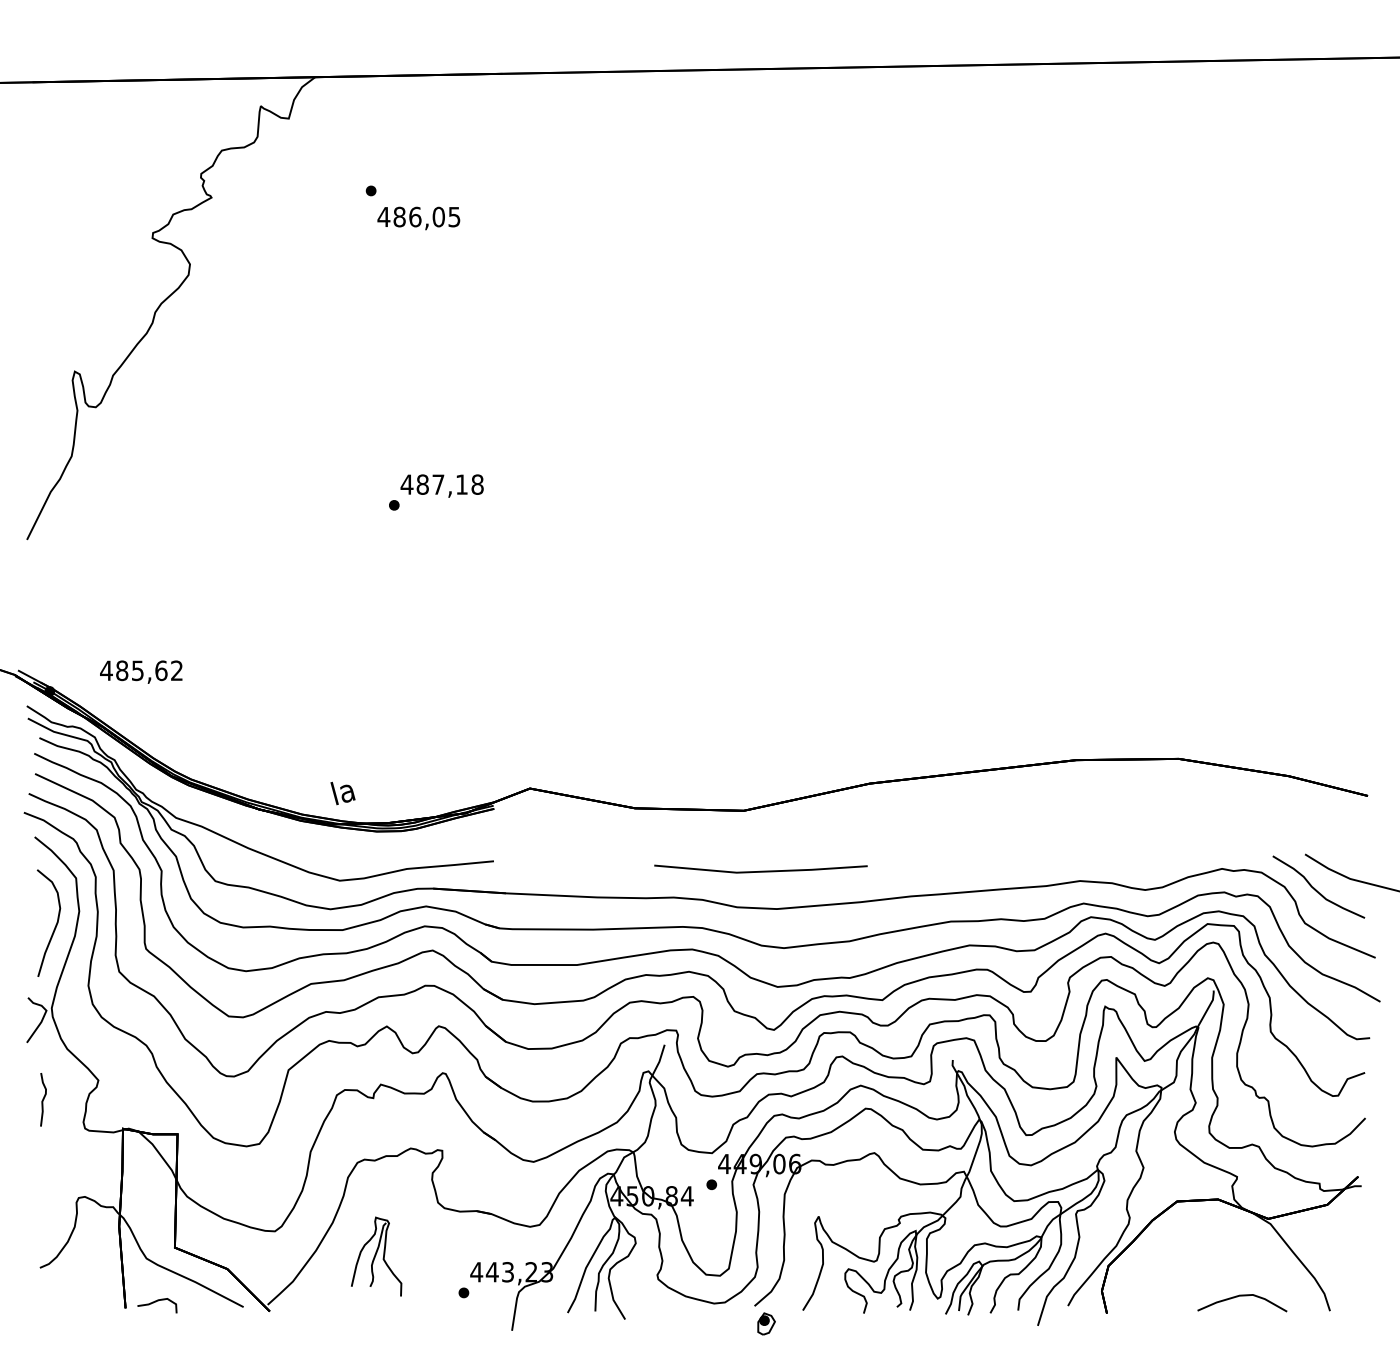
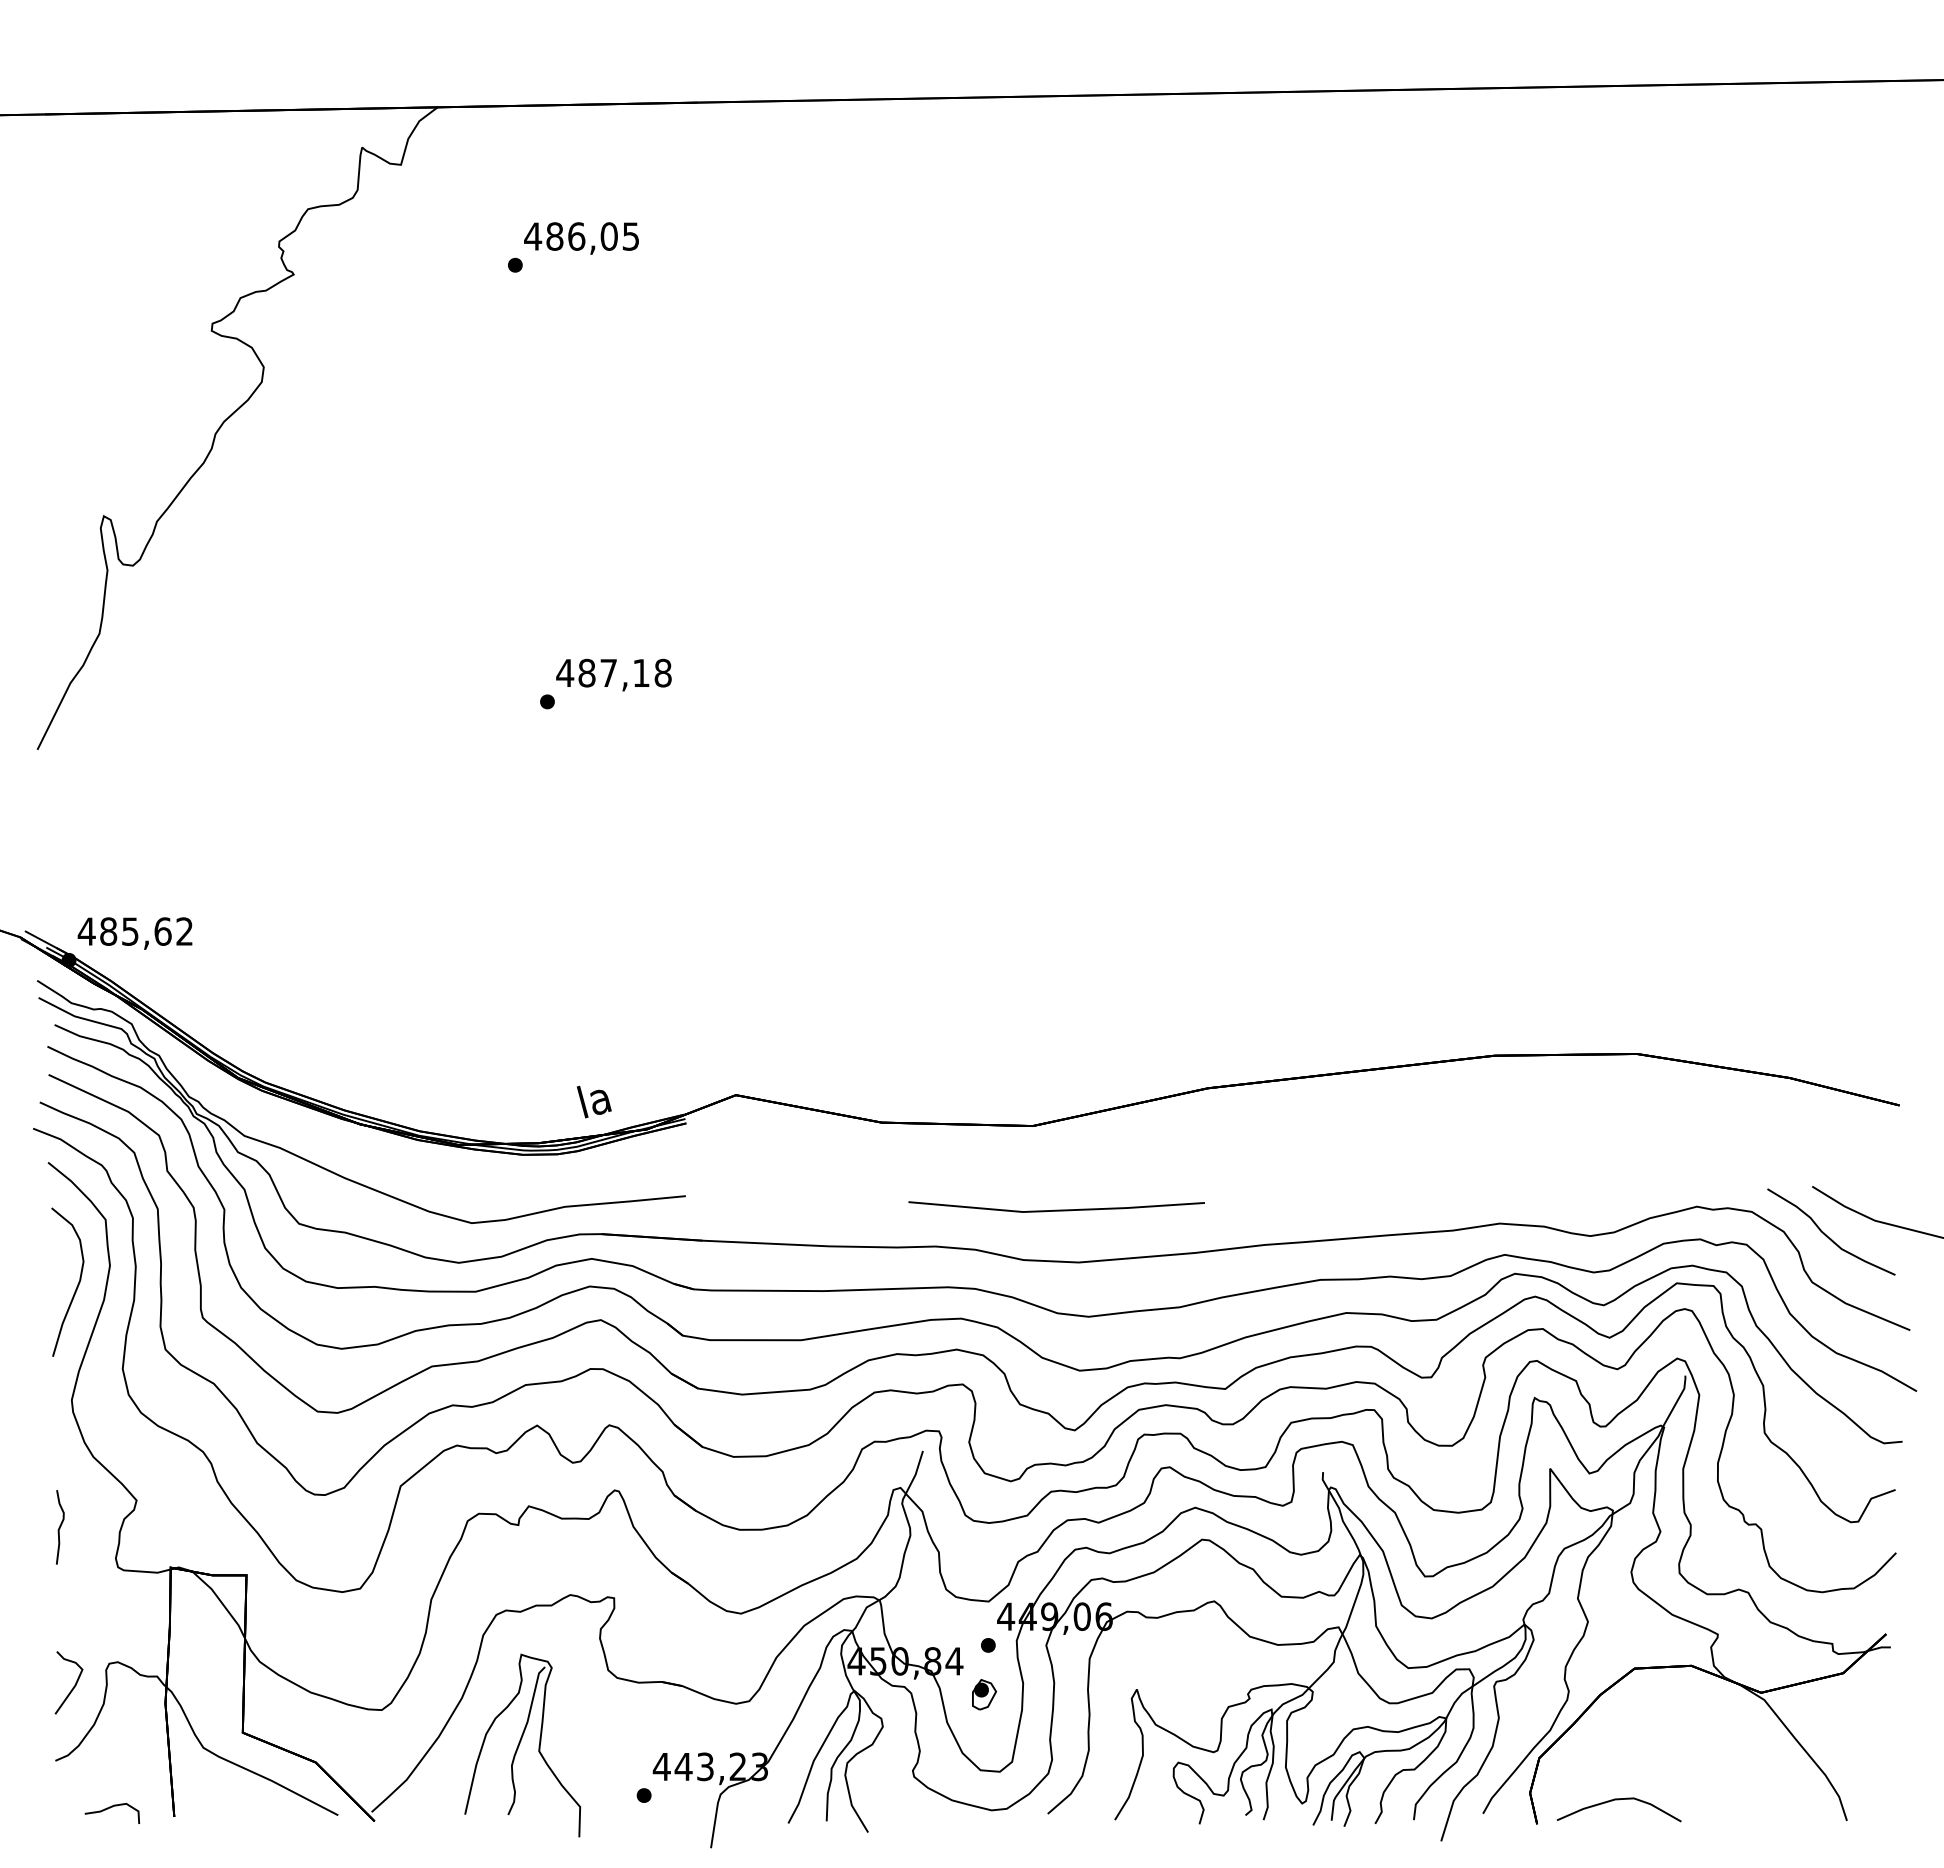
text: (418, 218) -> (581, 238), moved
text: (140, 672) -> (134, 933), moved
text: (343, 793) -> (594, 1101), moved
curve: (40, 1021) -> (74, 1684), moved
part: (376, 1256) -> (522, 1745), size x1.67
curve: (1241, 1296) -> (1618, 1800), moved
curve: (155, 1302) -> (110, 1808), moved
part: (766, 1323) -> (984, 1694), moved

